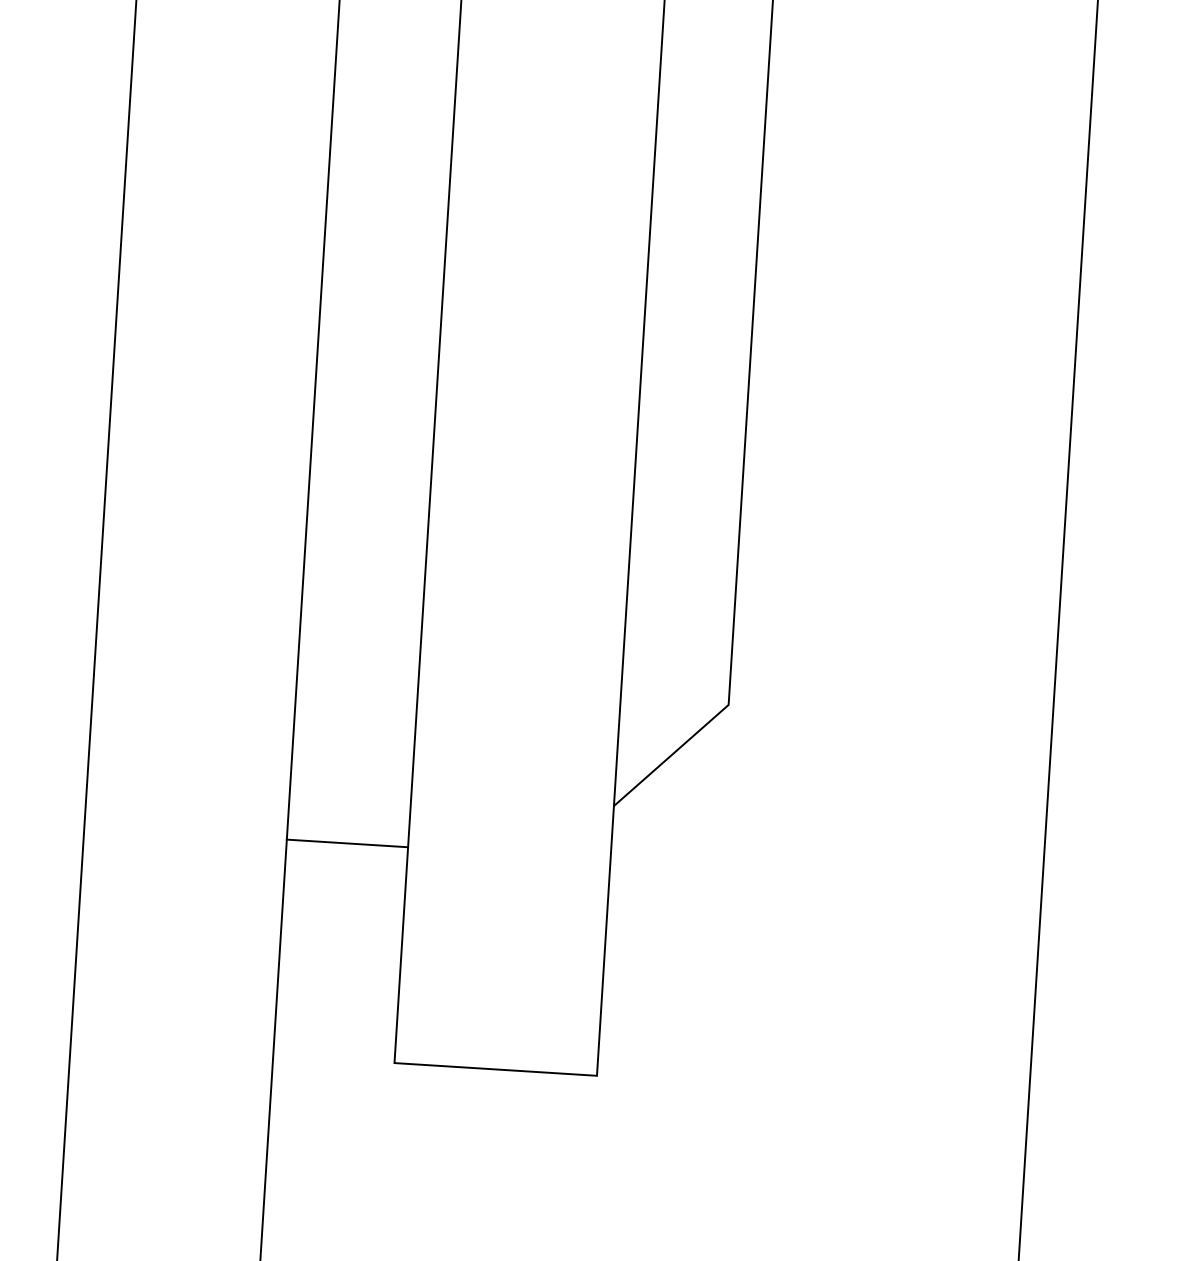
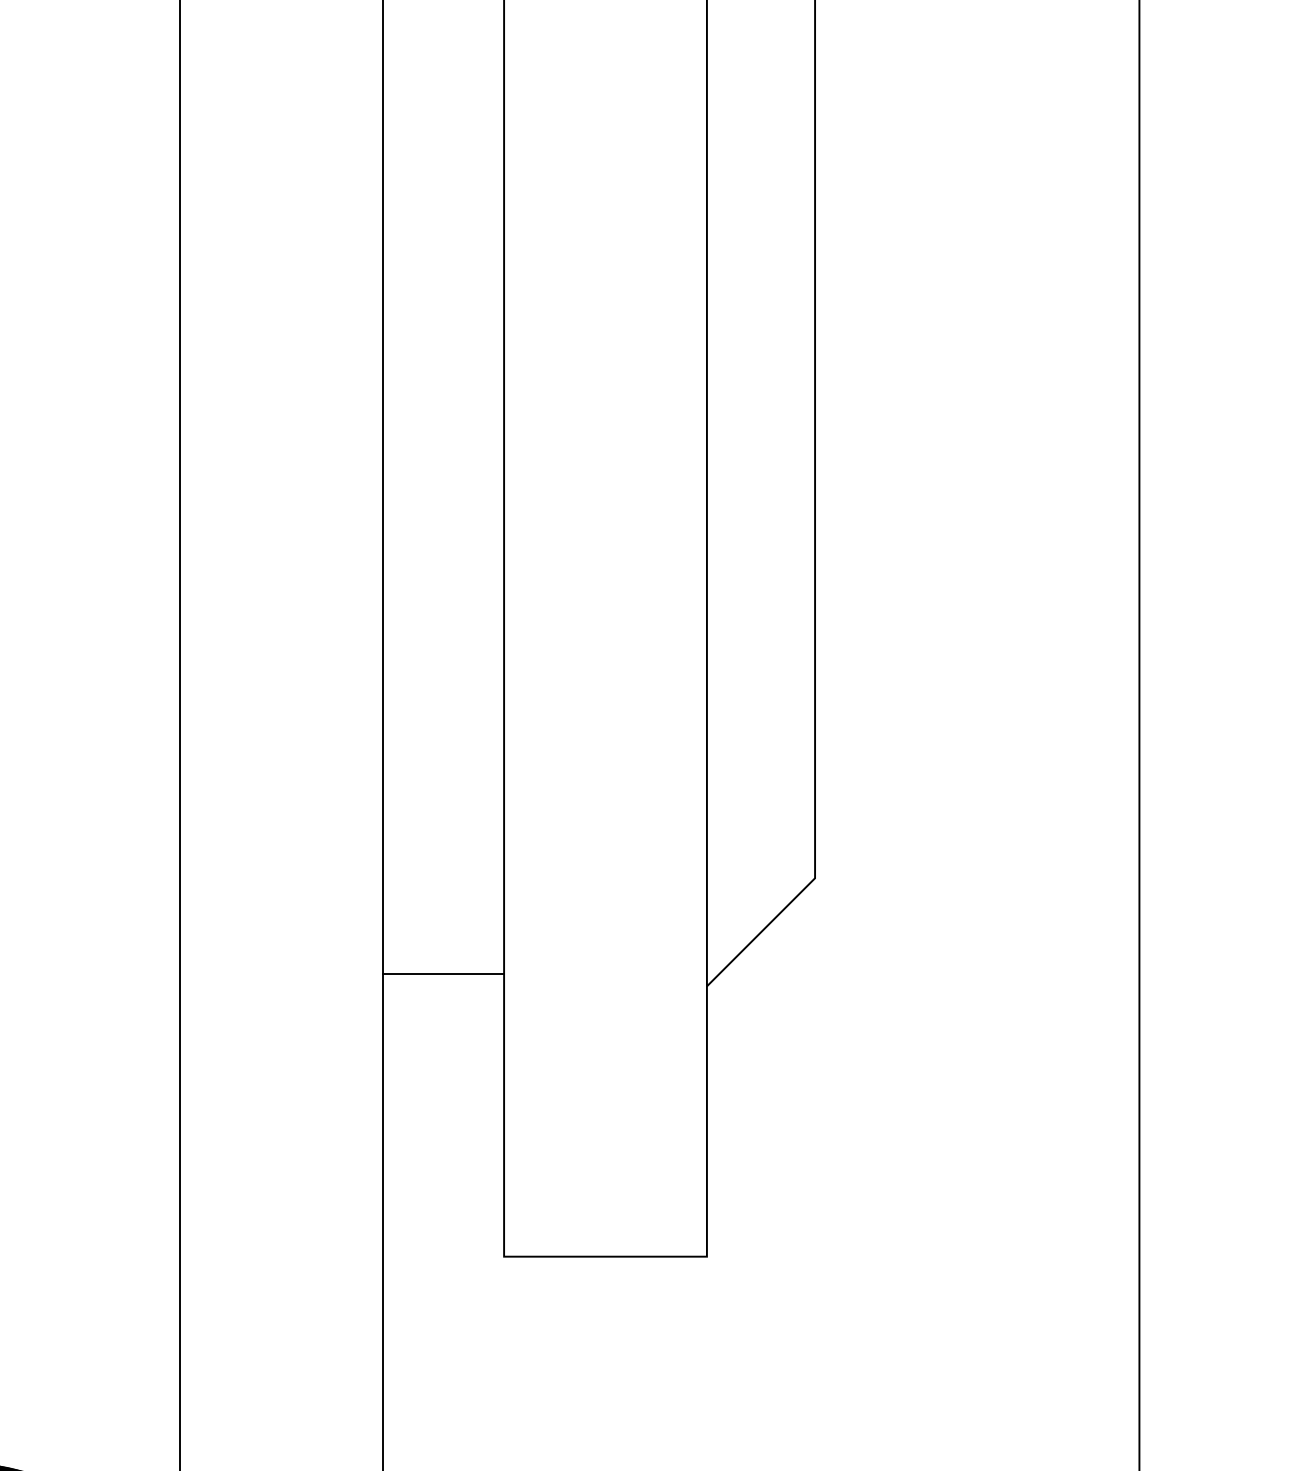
line: (347, 843) -> (443, 974), moved

